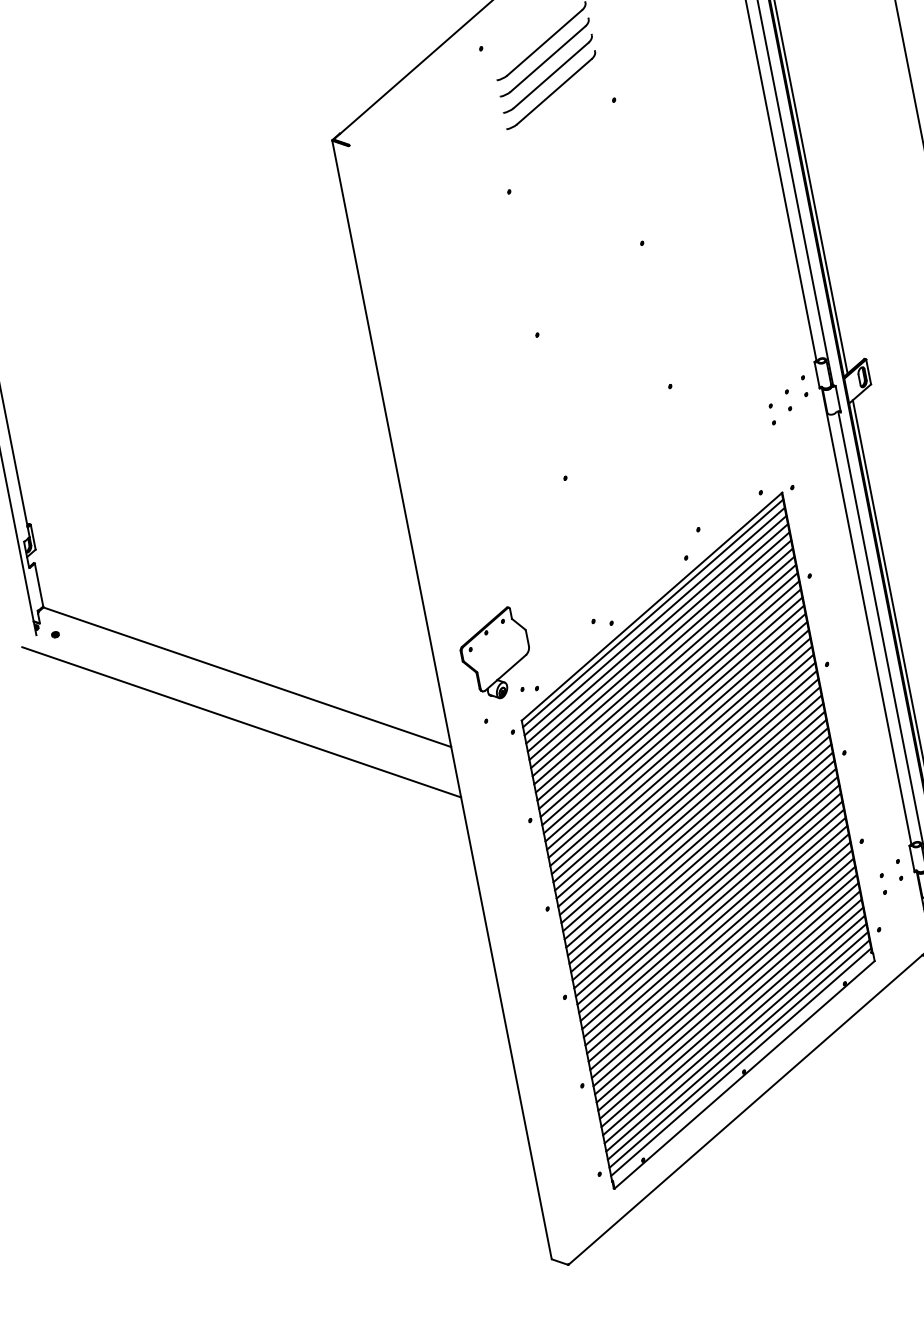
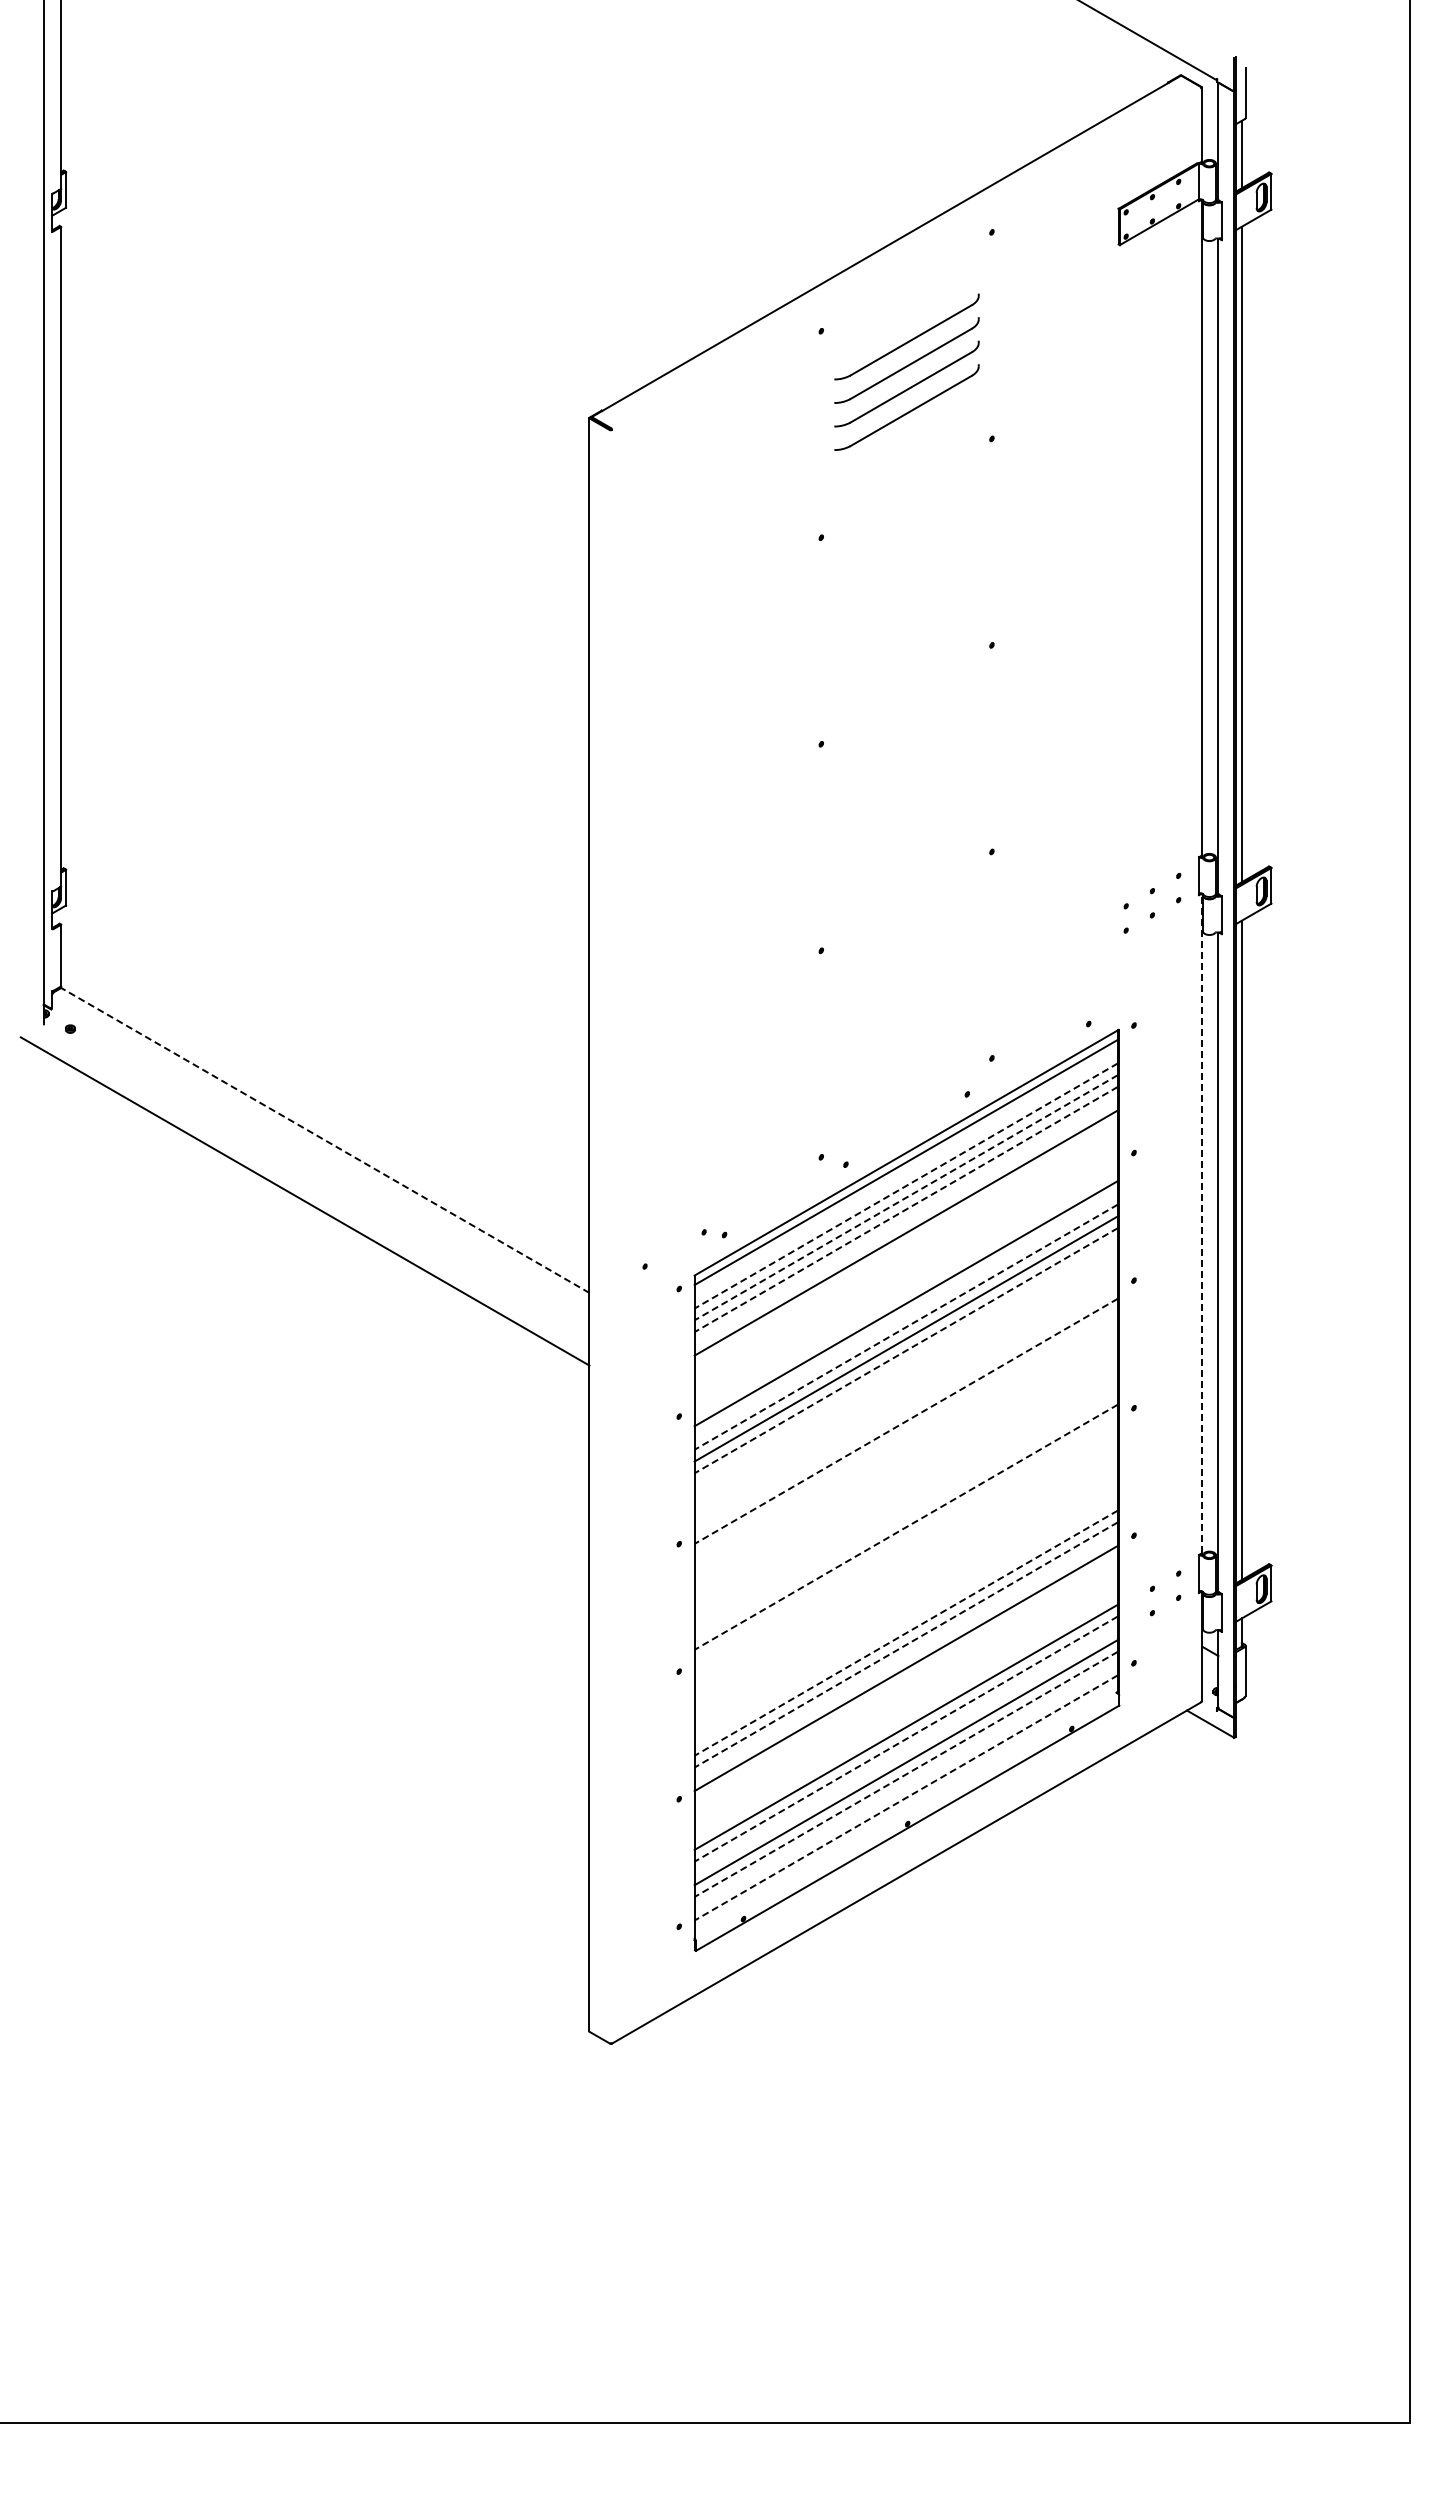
line: (866, 615) -> (1202, 1223), solid -> dashed
line: (654, 621) -> (905, 1173), removed
line: (656, 629) -> (906, 1185), solid -> dashed
line: (658, 637) -> (906, 1197), solid -> dashed
line: (659, 646) -> (906, 1209), solid -> dashed
line: (660, 653) -> (905, 1220), removed
part: (495, 654) -> (676, 1176), removed
line: (663, 670) -> (905, 1244), removed
line: (247, 677) -> (325, 1140), solid -> dashed
line: (665, 678) -> (905, 1256), removed
line: (666, 686) -> (905, 1267), removed
line: (668, 694) -> (905, 1279), removed
line: (670, 703) -> (905, 1291), removed
line: (673, 719) -> (905, 1315), removed
line: (675, 727) -> (906, 1327), solid -> dashed
line: (678, 743) -> (906, 1350), solid -> dashed
line: (679, 752) -> (905, 1362), removed
line: (681, 759) -> (905, 1373), removed
line: (682, 768) -> (905, 1385), removed
line: (684, 776) -> (905, 1397), removed
line: (686, 784) -> (905, 1409), removed
line: (688, 793) -> (906, 1421), solid -> dashed
line: (689, 800) -> (905, 1432), removed
line: (690, 809) -> (905, 1444), removed
line: (692, 817) -> (905, 1456), removed
line: (694, 825) -> (905, 1468), removed
line: (695, 833) -> (905, 1479), removed
line: (697, 841) -> (905, 1491), removed
line: (698, 850) -> (905, 1503), removed
line: (700, 858) -> (905, 1515), removed
line: (702, 866) -> (906, 1527), solid -> dashed
line: (703, 874) -> (905, 1538), removed
line: (705, 882) -> (905, 1550), removed
line: (706, 890) -> (905, 1562), removed
line: (708, 898) -> (905, 1573), removed
line: (710, 906) -> (905, 1585), removed
line: (711, 915) -> (905, 1597), removed
line: (713, 923) -> (905, 1609), removed
line: (714, 931) -> (905, 1620), removed
line: (717, 940) -> (906, 1633), solid -> dashed
line: (718, 947) -> (906, 1644), solid -> dashed
line: (719, 956) -> (905, 1656), removed
line: (722, 972) -> (905, 1679), removed
line: (724, 980) -> (905, 1691), removed
line: (726, 988) -> (905, 1703), removed
line: (727, 997) -> (905, 1715), removed
line: (731, 1013) -> (906, 1739), solid -> dashed
line: (732, 1021) -> (905, 1750), removed
line: (736, 1037) -> (906, 1774), solid -> dashed
line: (737, 1045) -> (905, 1785), removed
line: (739, 1053) -> (906, 1797), solid -> dashed
line: (740, 1062) -> (905, 1809), removed

